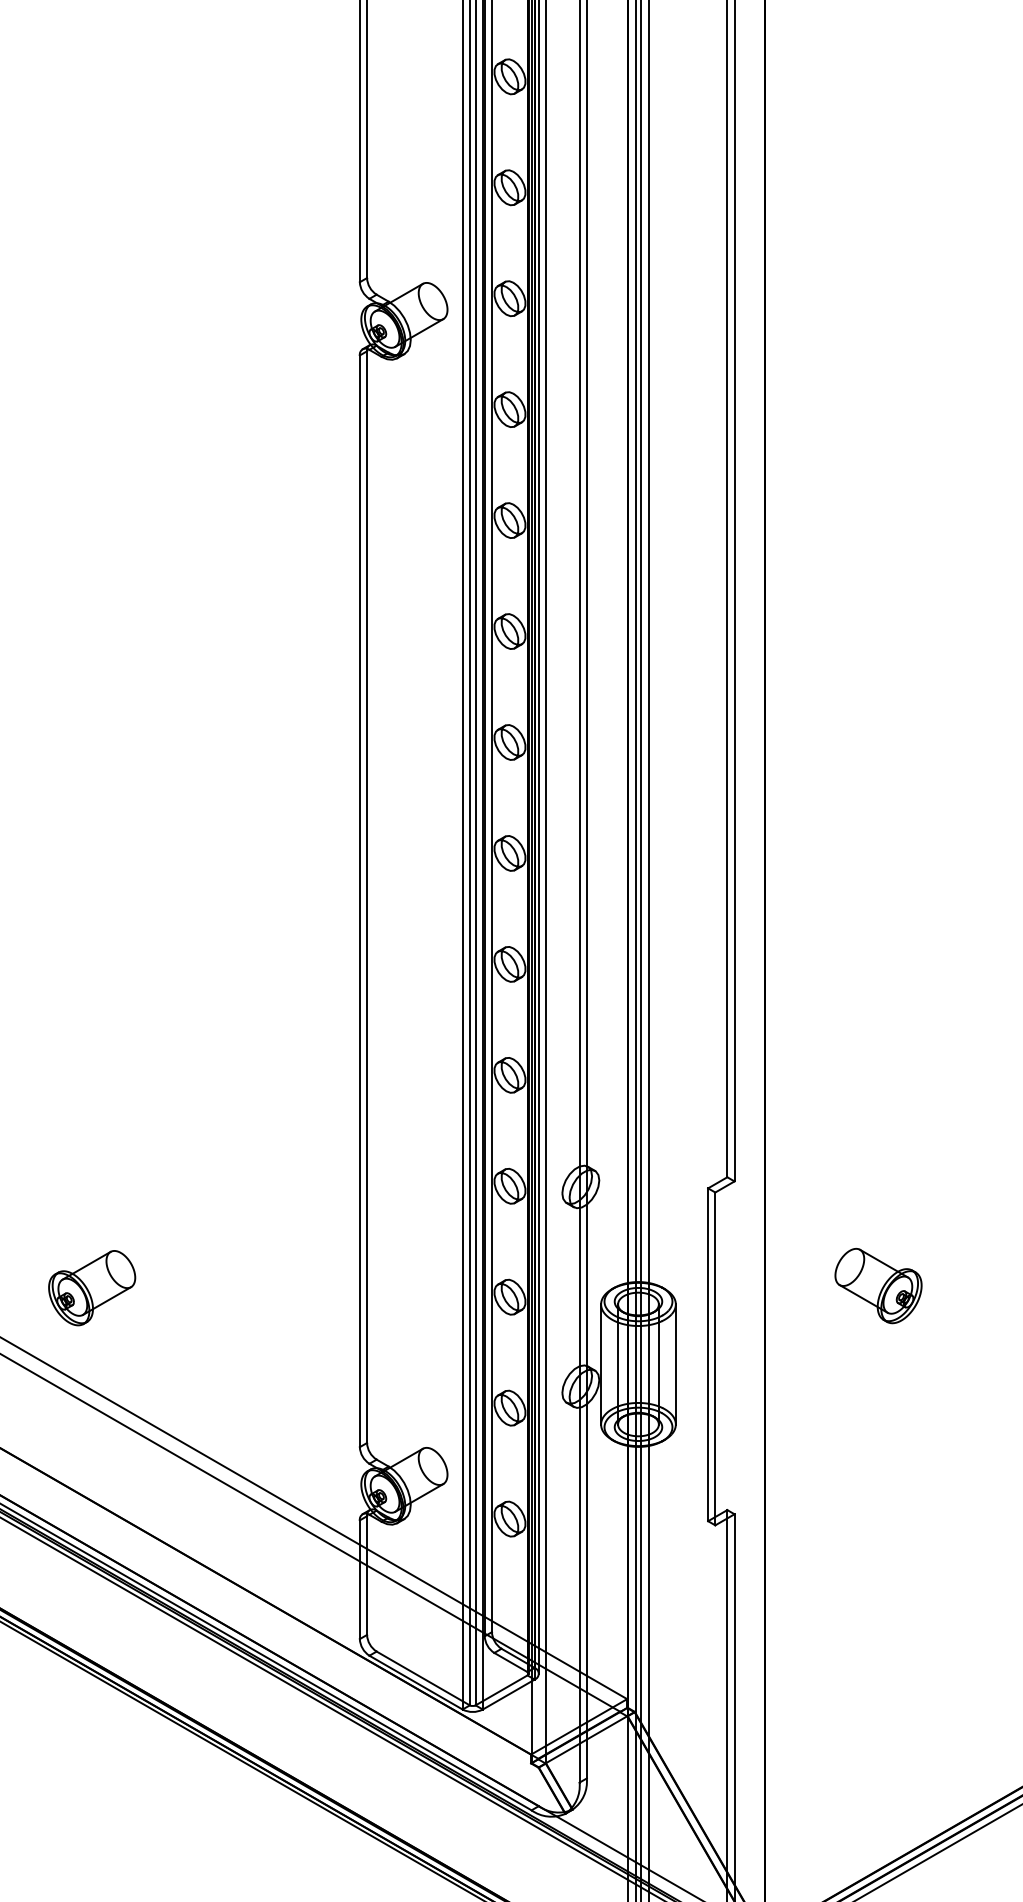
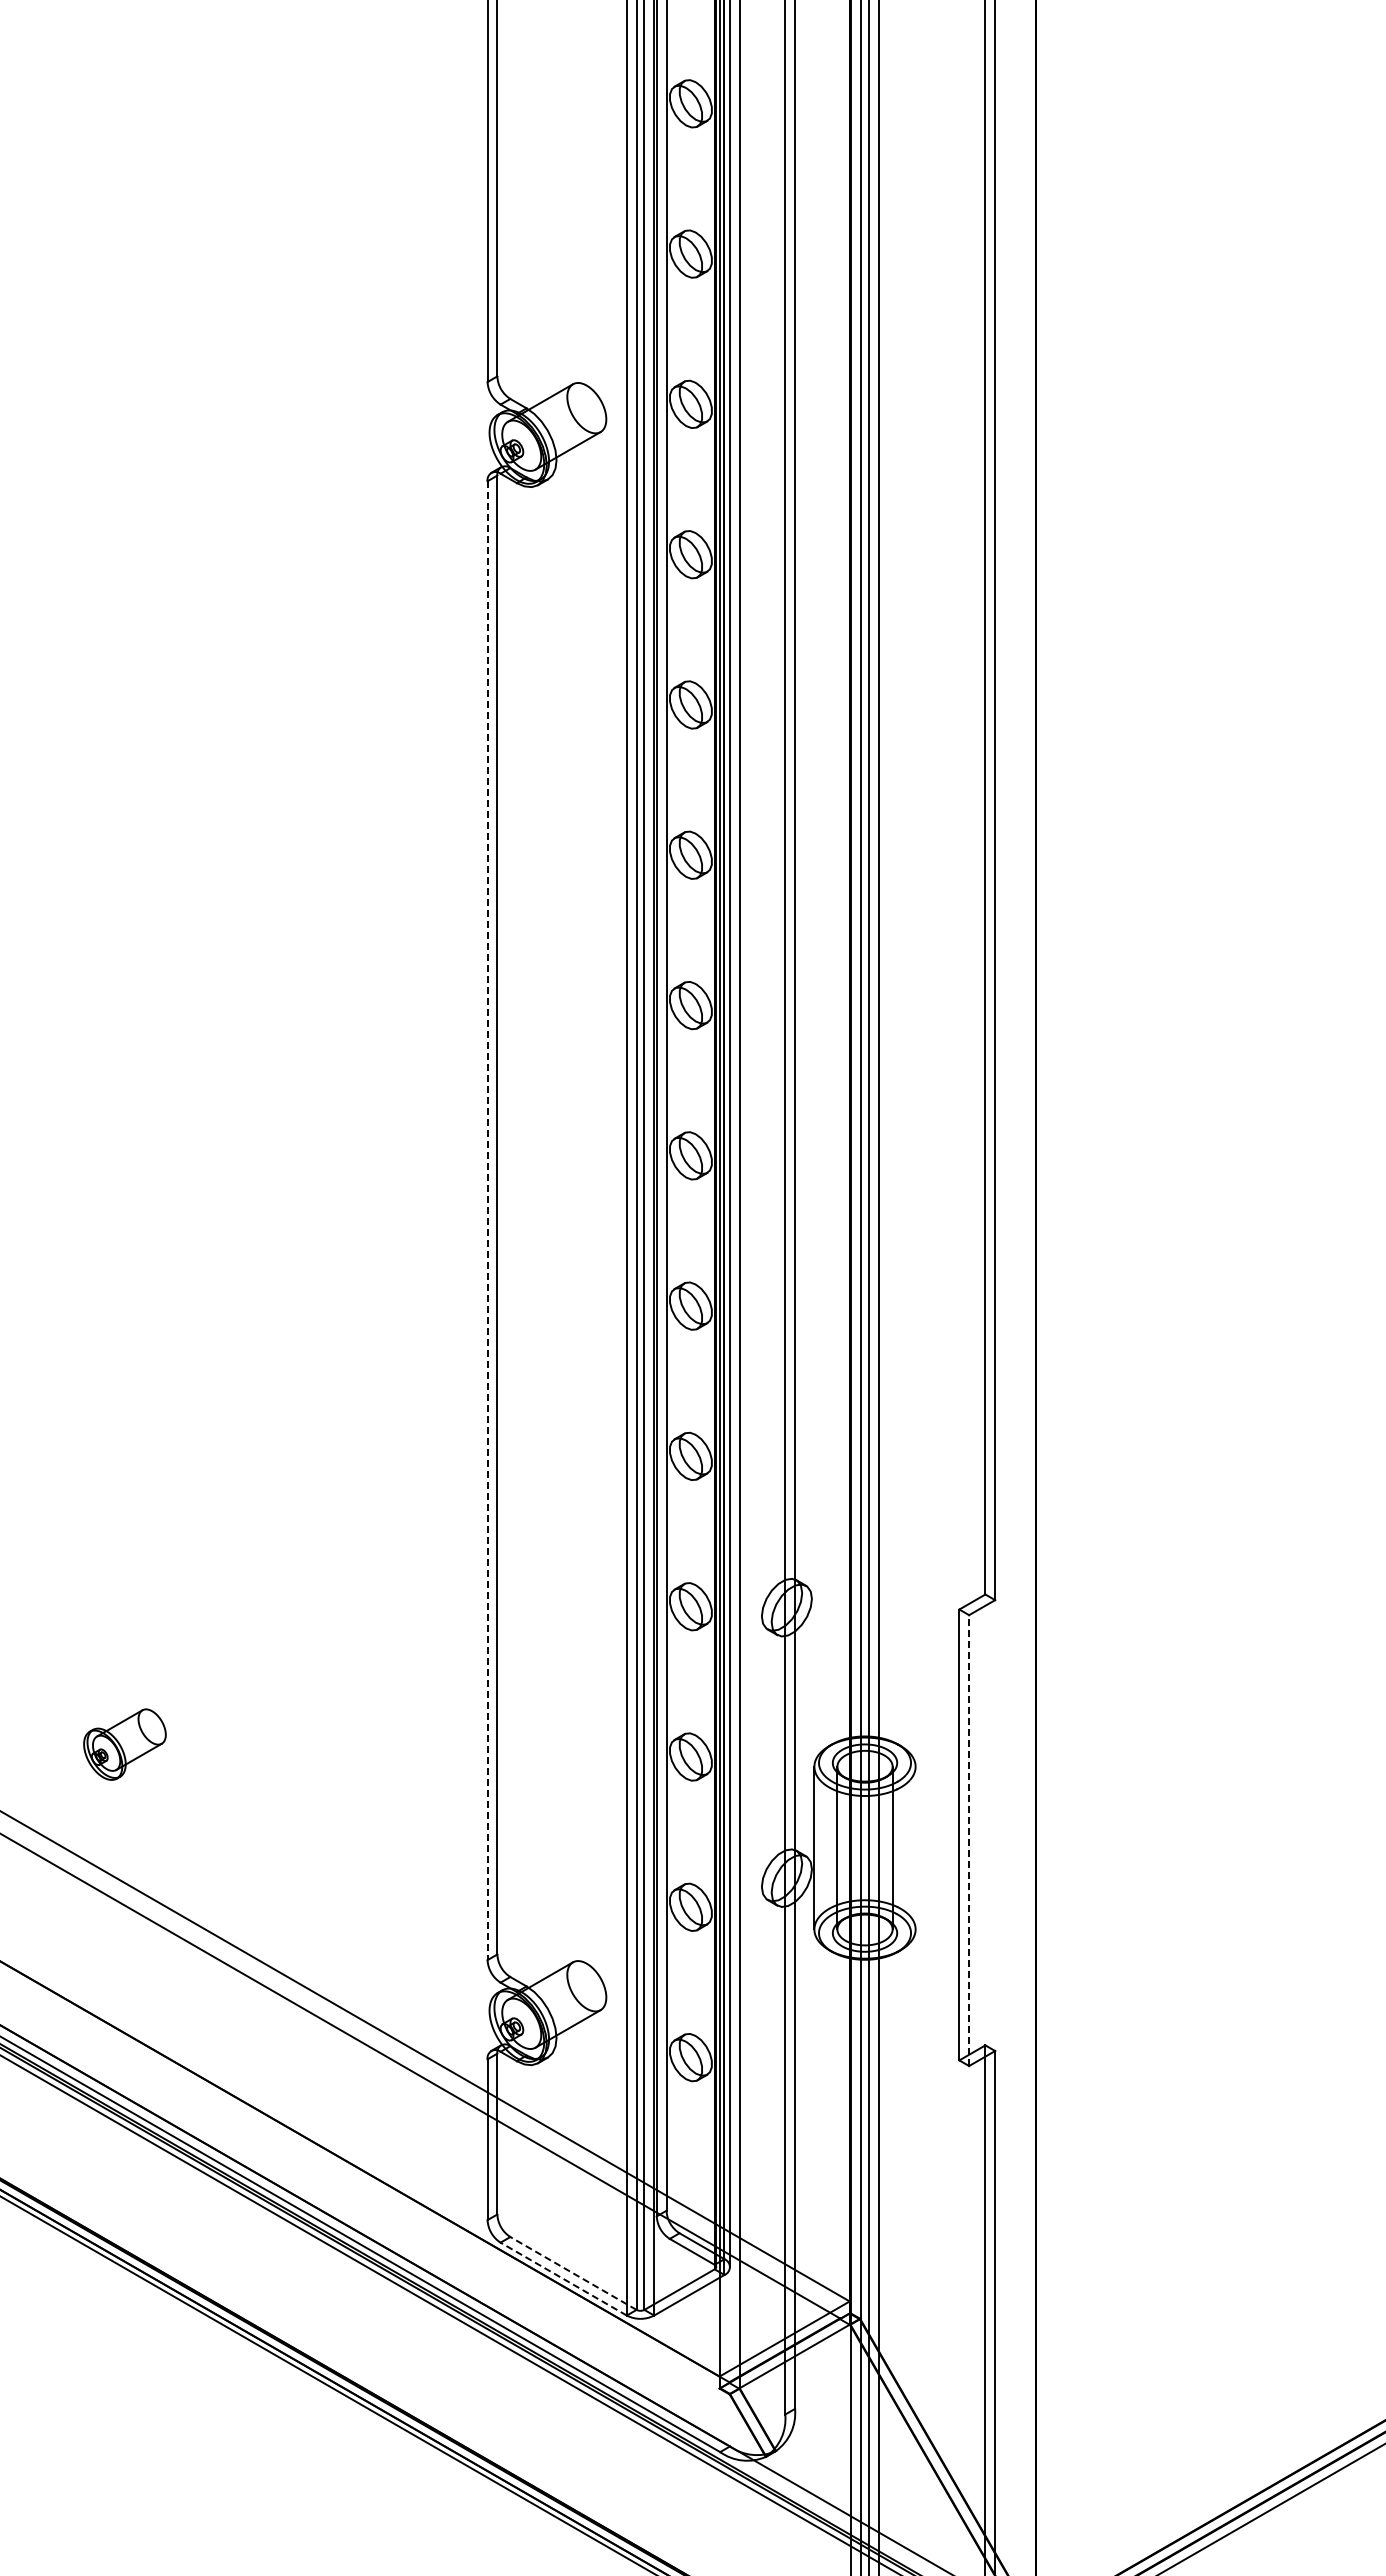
line: (359, 901) -> (487, 1221), solid -> dashed
part: (878, 1285) -> (1190, 1741), removed
part: (91, 1287) -> (124, 1744), size x0.7
line: (715, 1358) -> (969, 1840), solid -> dashed
line: (675, 1364) -> (915, 1847), removed
line: (423, 1678) -> (573, 2273), solid -> dashed
line: (415, 1682) -> (563, 2279), solid -> dashed

